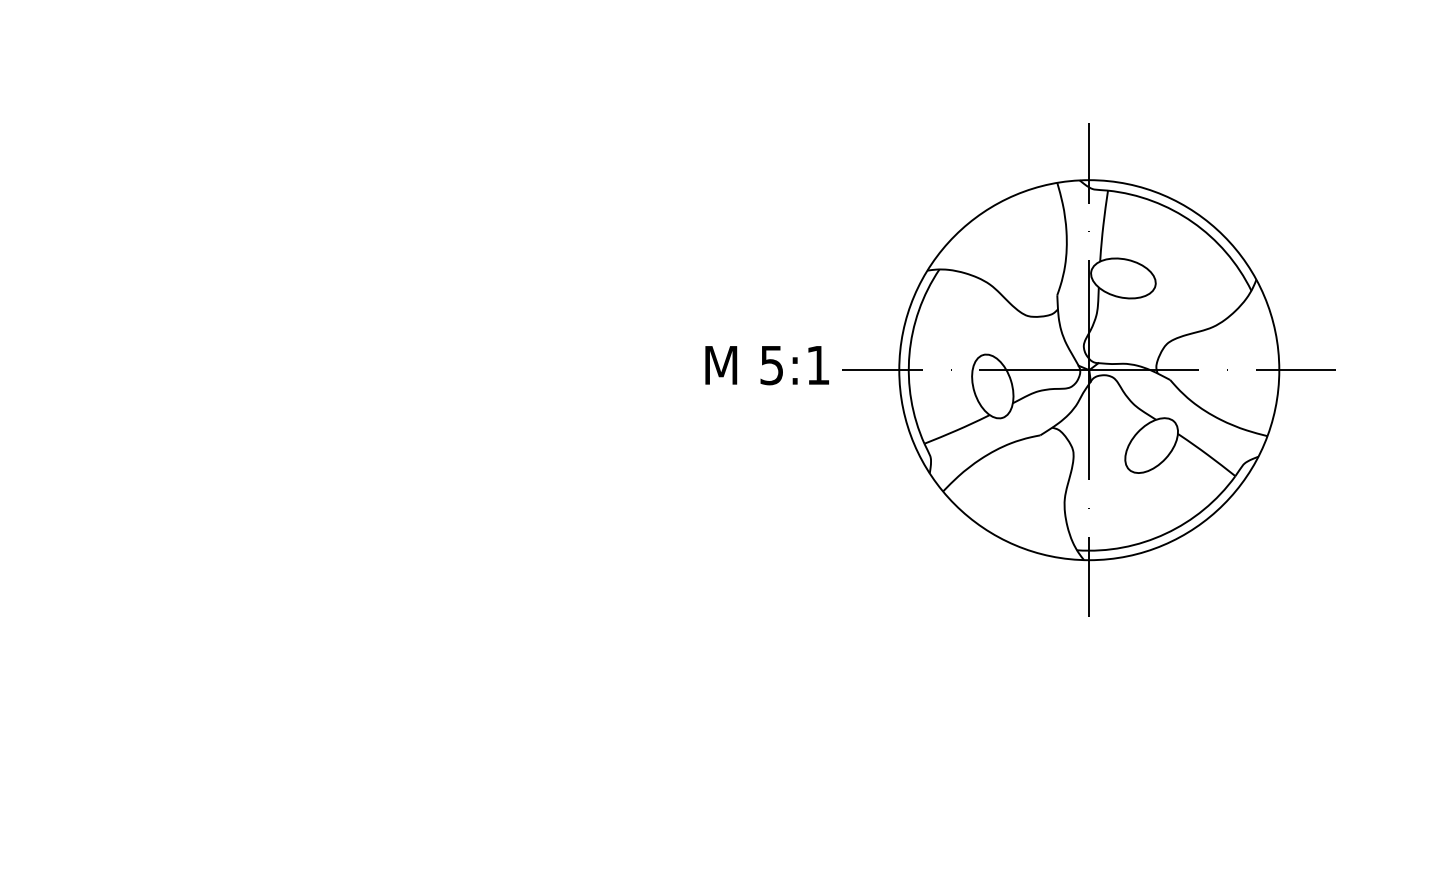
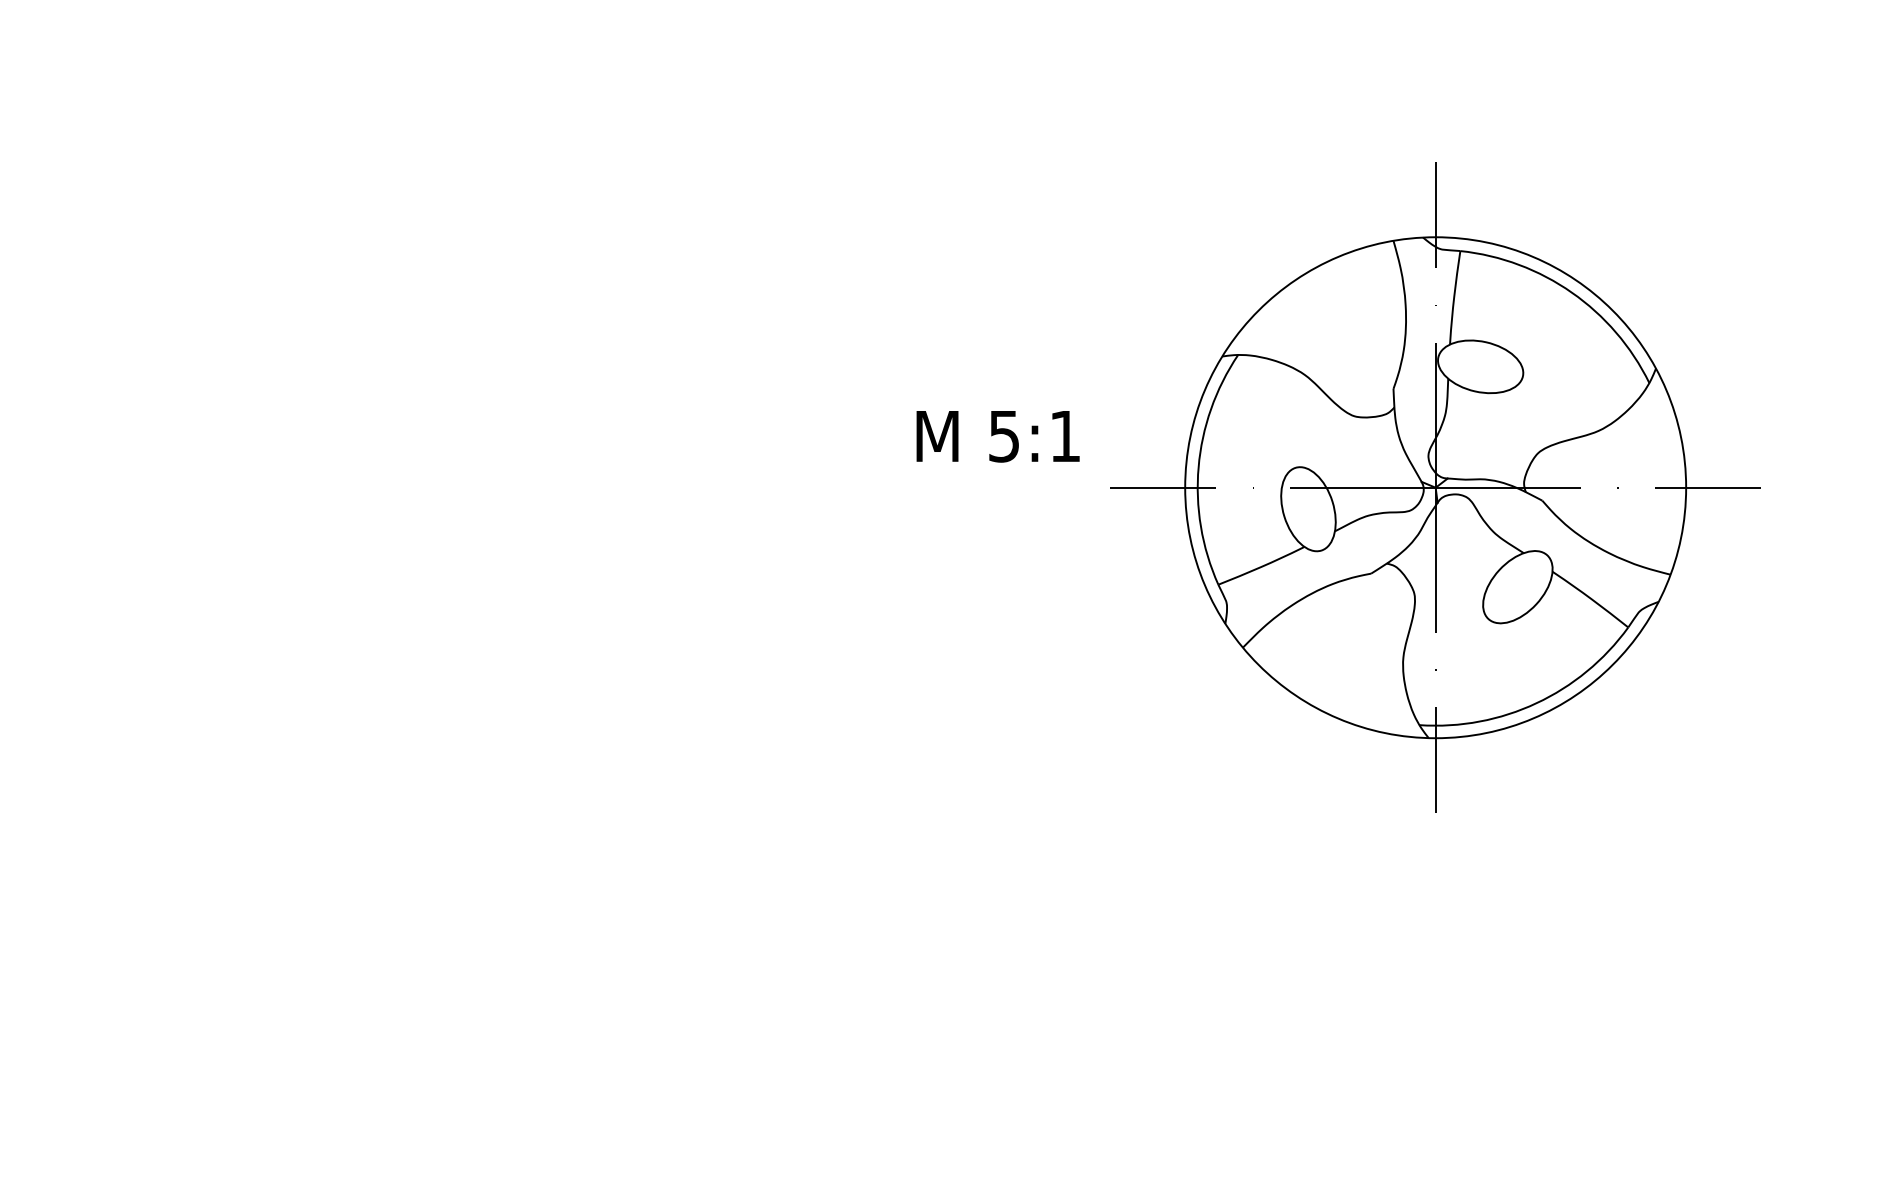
text: (766, 365) -> (997, 436), moved

